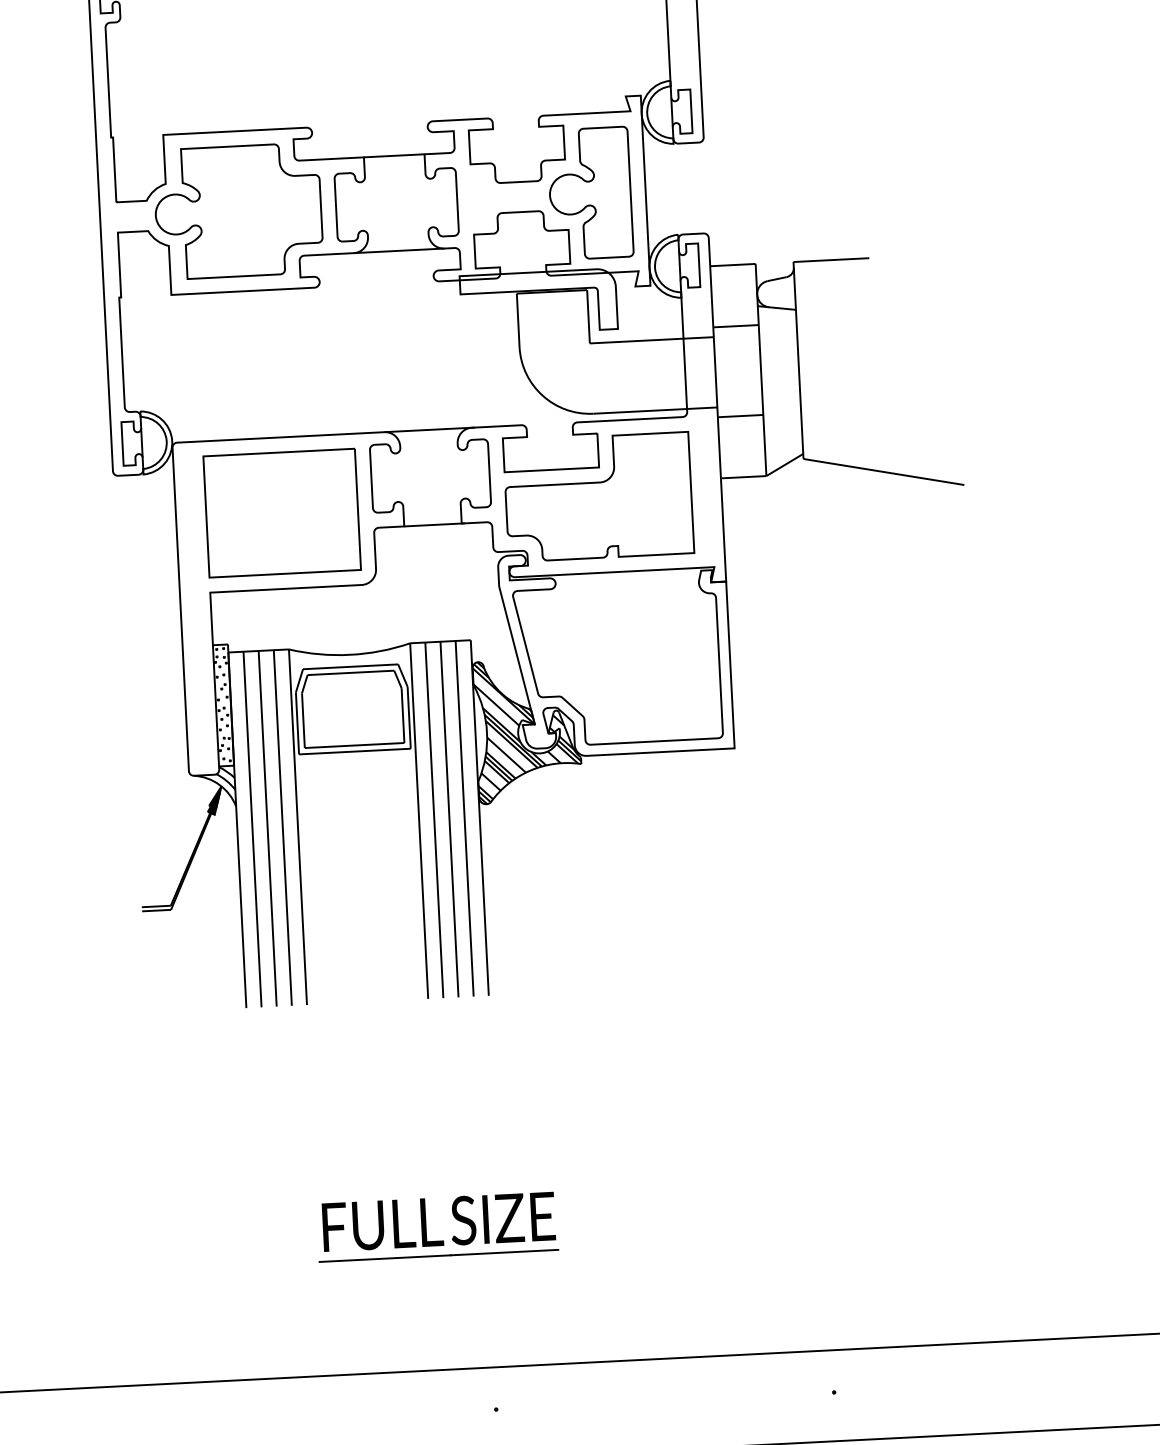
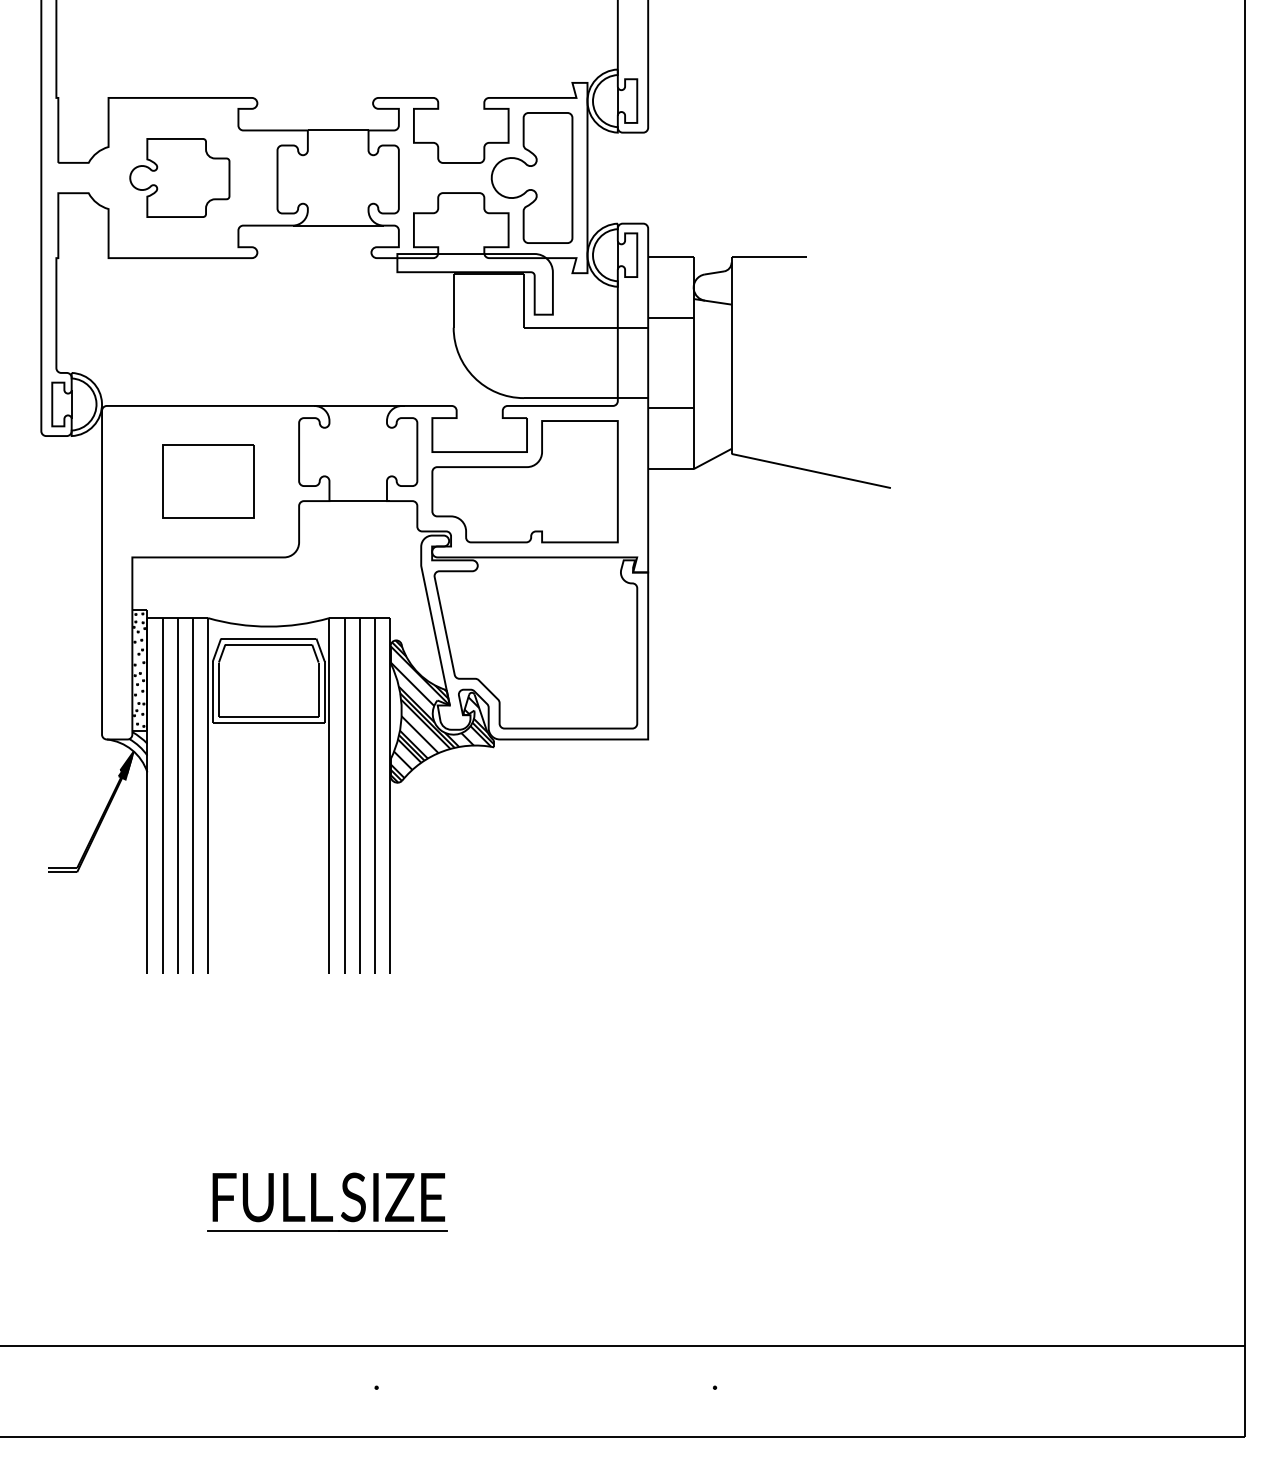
part: (238, 210) -> (179, 177), size x0.6
part: (281, 513) -> (207, 481), size x0.6

